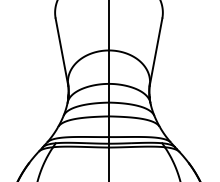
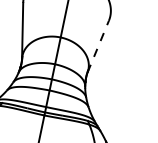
line: (156, 51) -> (98, 46), solid -> dashed

